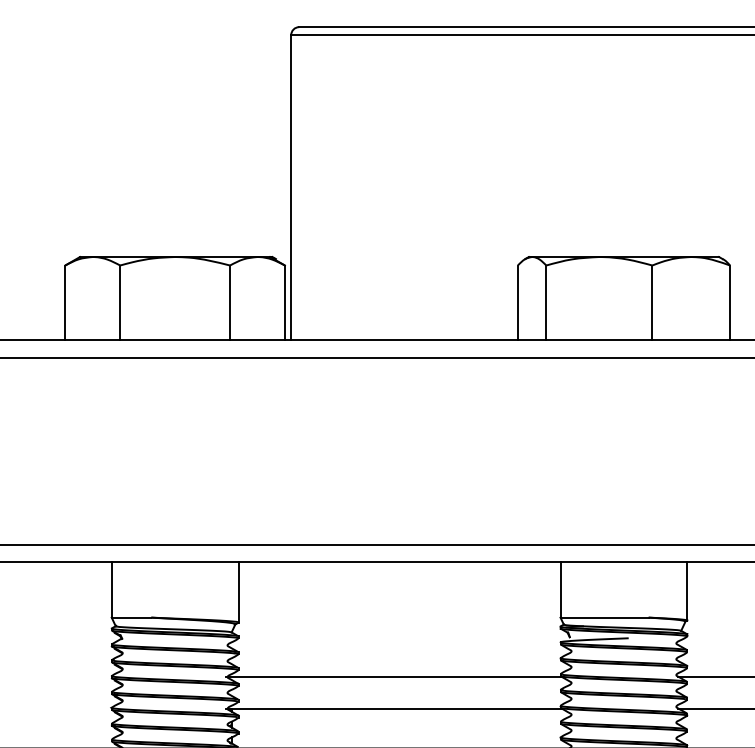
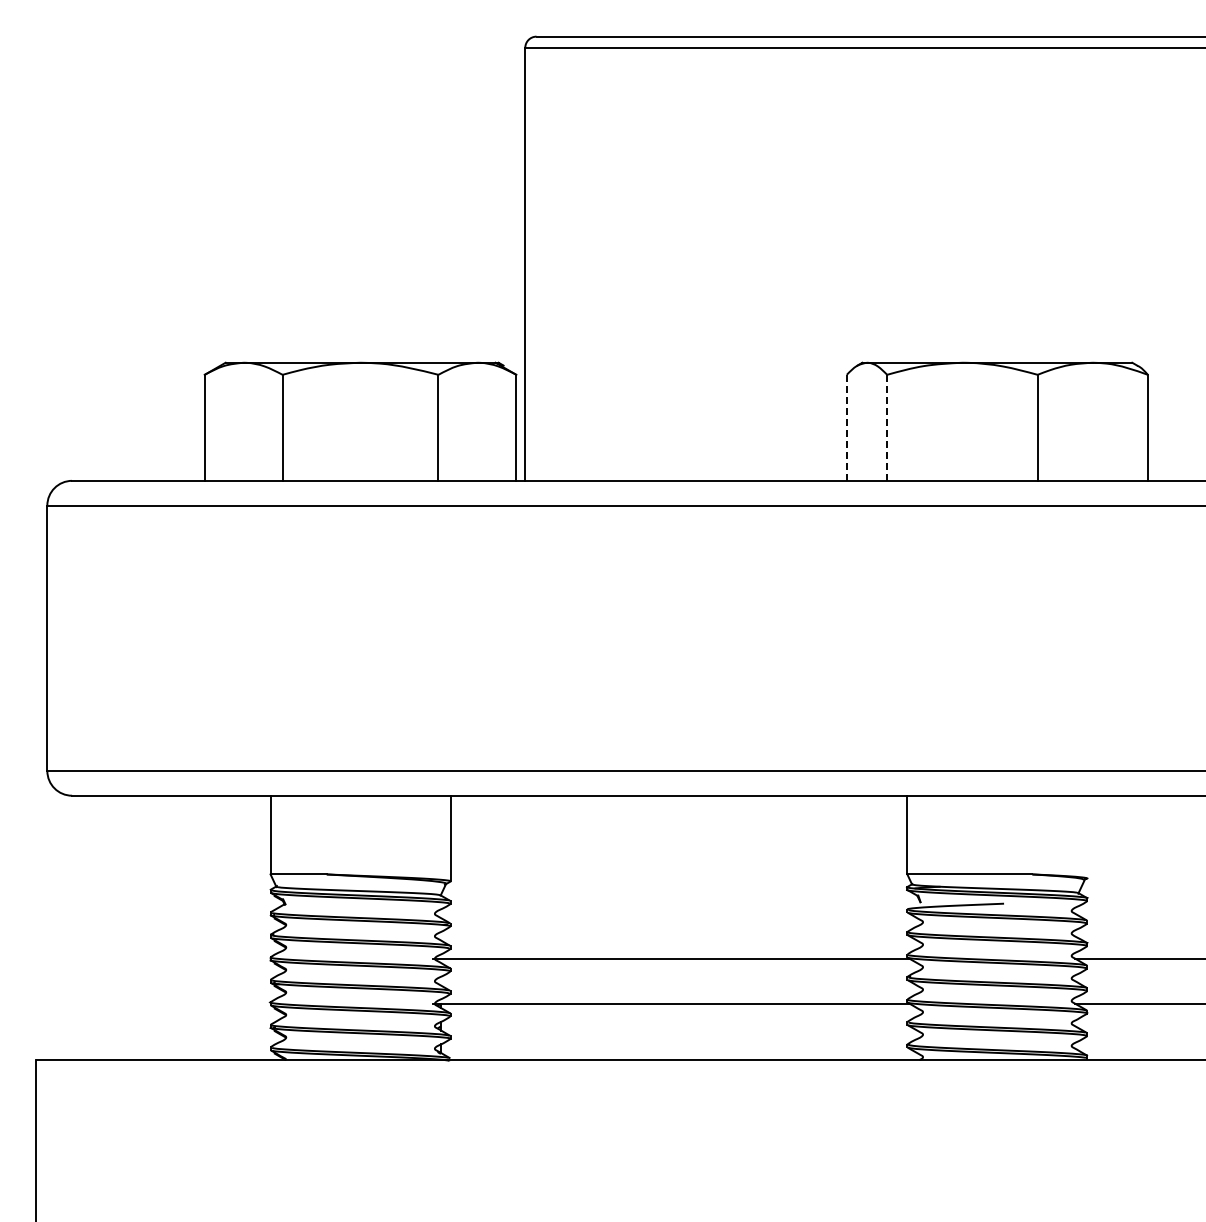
line: (517, 302) -> (846, 427), solid -> dashed
line: (546, 302) -> (887, 427), solid -> dashed
line: (687, 590) -> (1087, 836), removed

